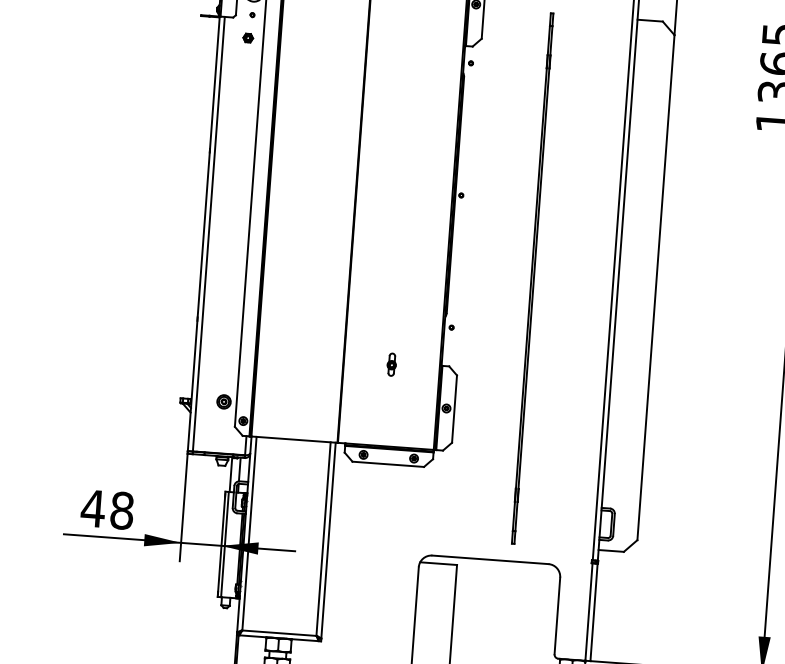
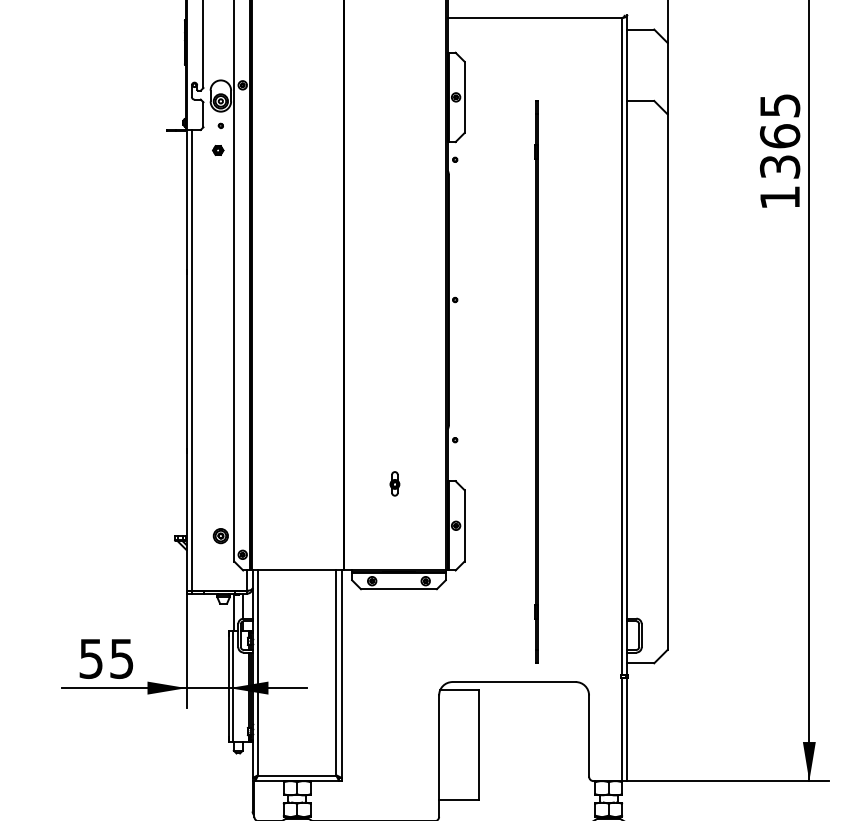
text: (106, 509) -> (105, 658), 48 -> 55

